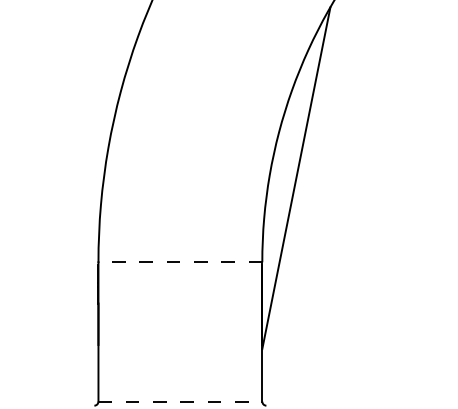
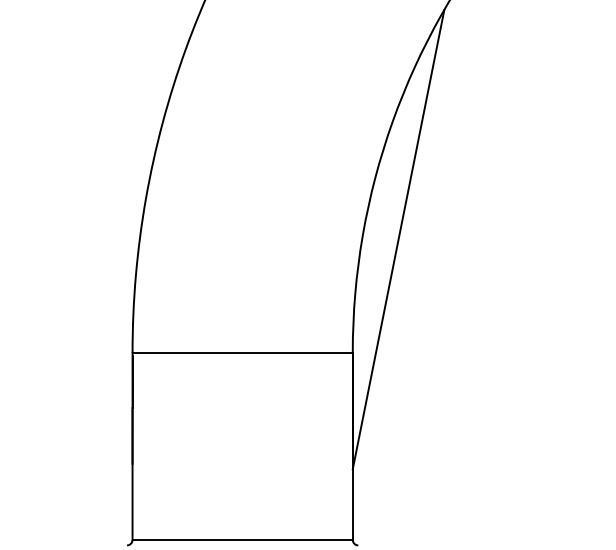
line: (180, 262) -> (242, 352), dashed -> solid
line: (180, 401) -> (242, 539), dashed -> solid

